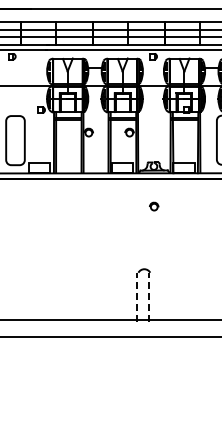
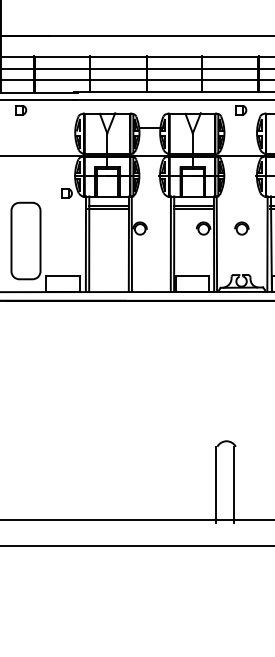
part: (154, 206) -> (242, 228), moved
line: (137, 297) -> (215, 485), dashed -> solid
line: (149, 297) -> (234, 485), dashed -> solid

